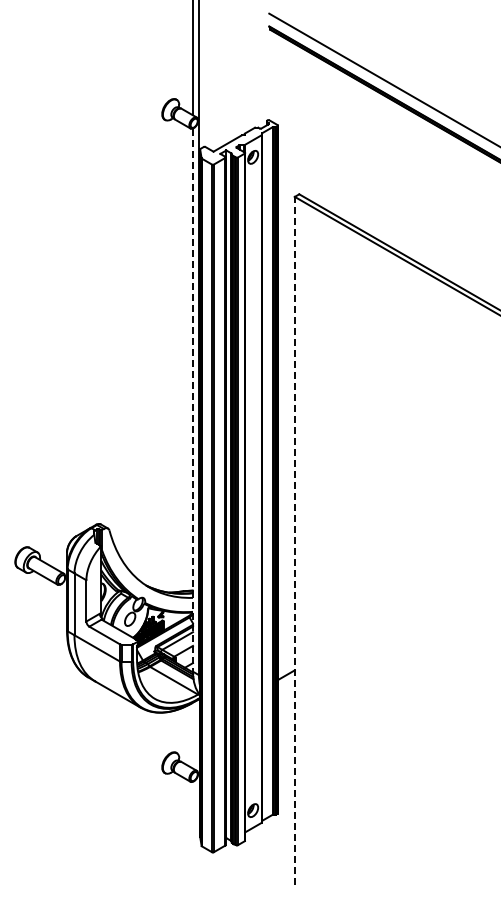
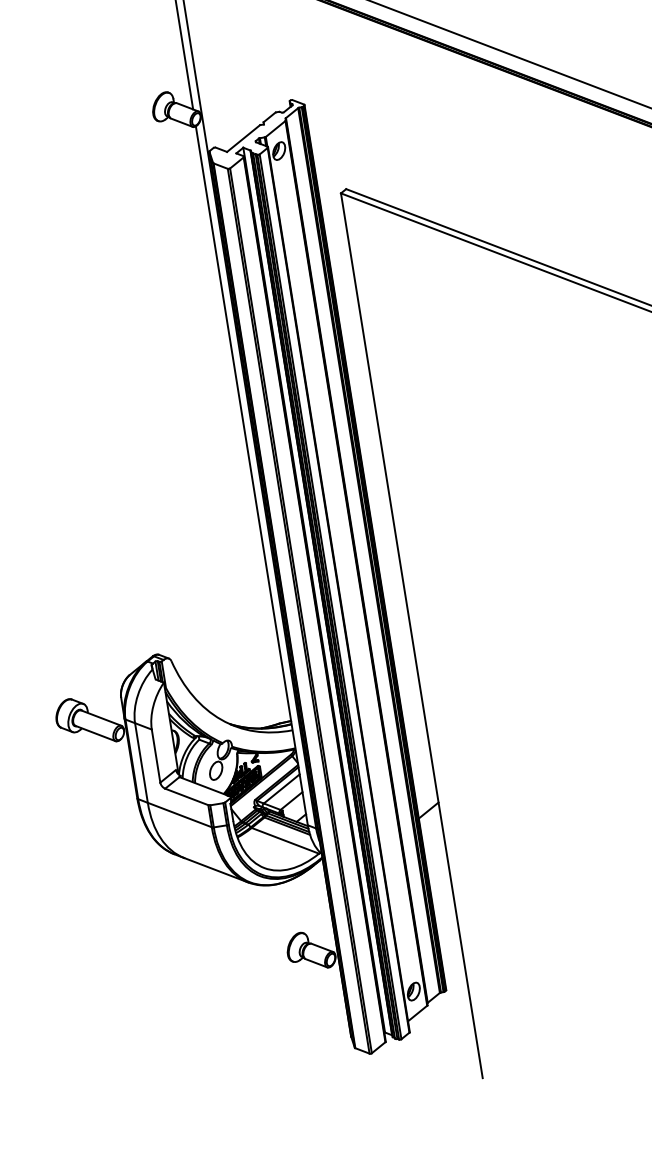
line: (193, 400) -> (252, 476), dashed -> solid
line: (294, 540) -> (411, 635), dashed -> solid

